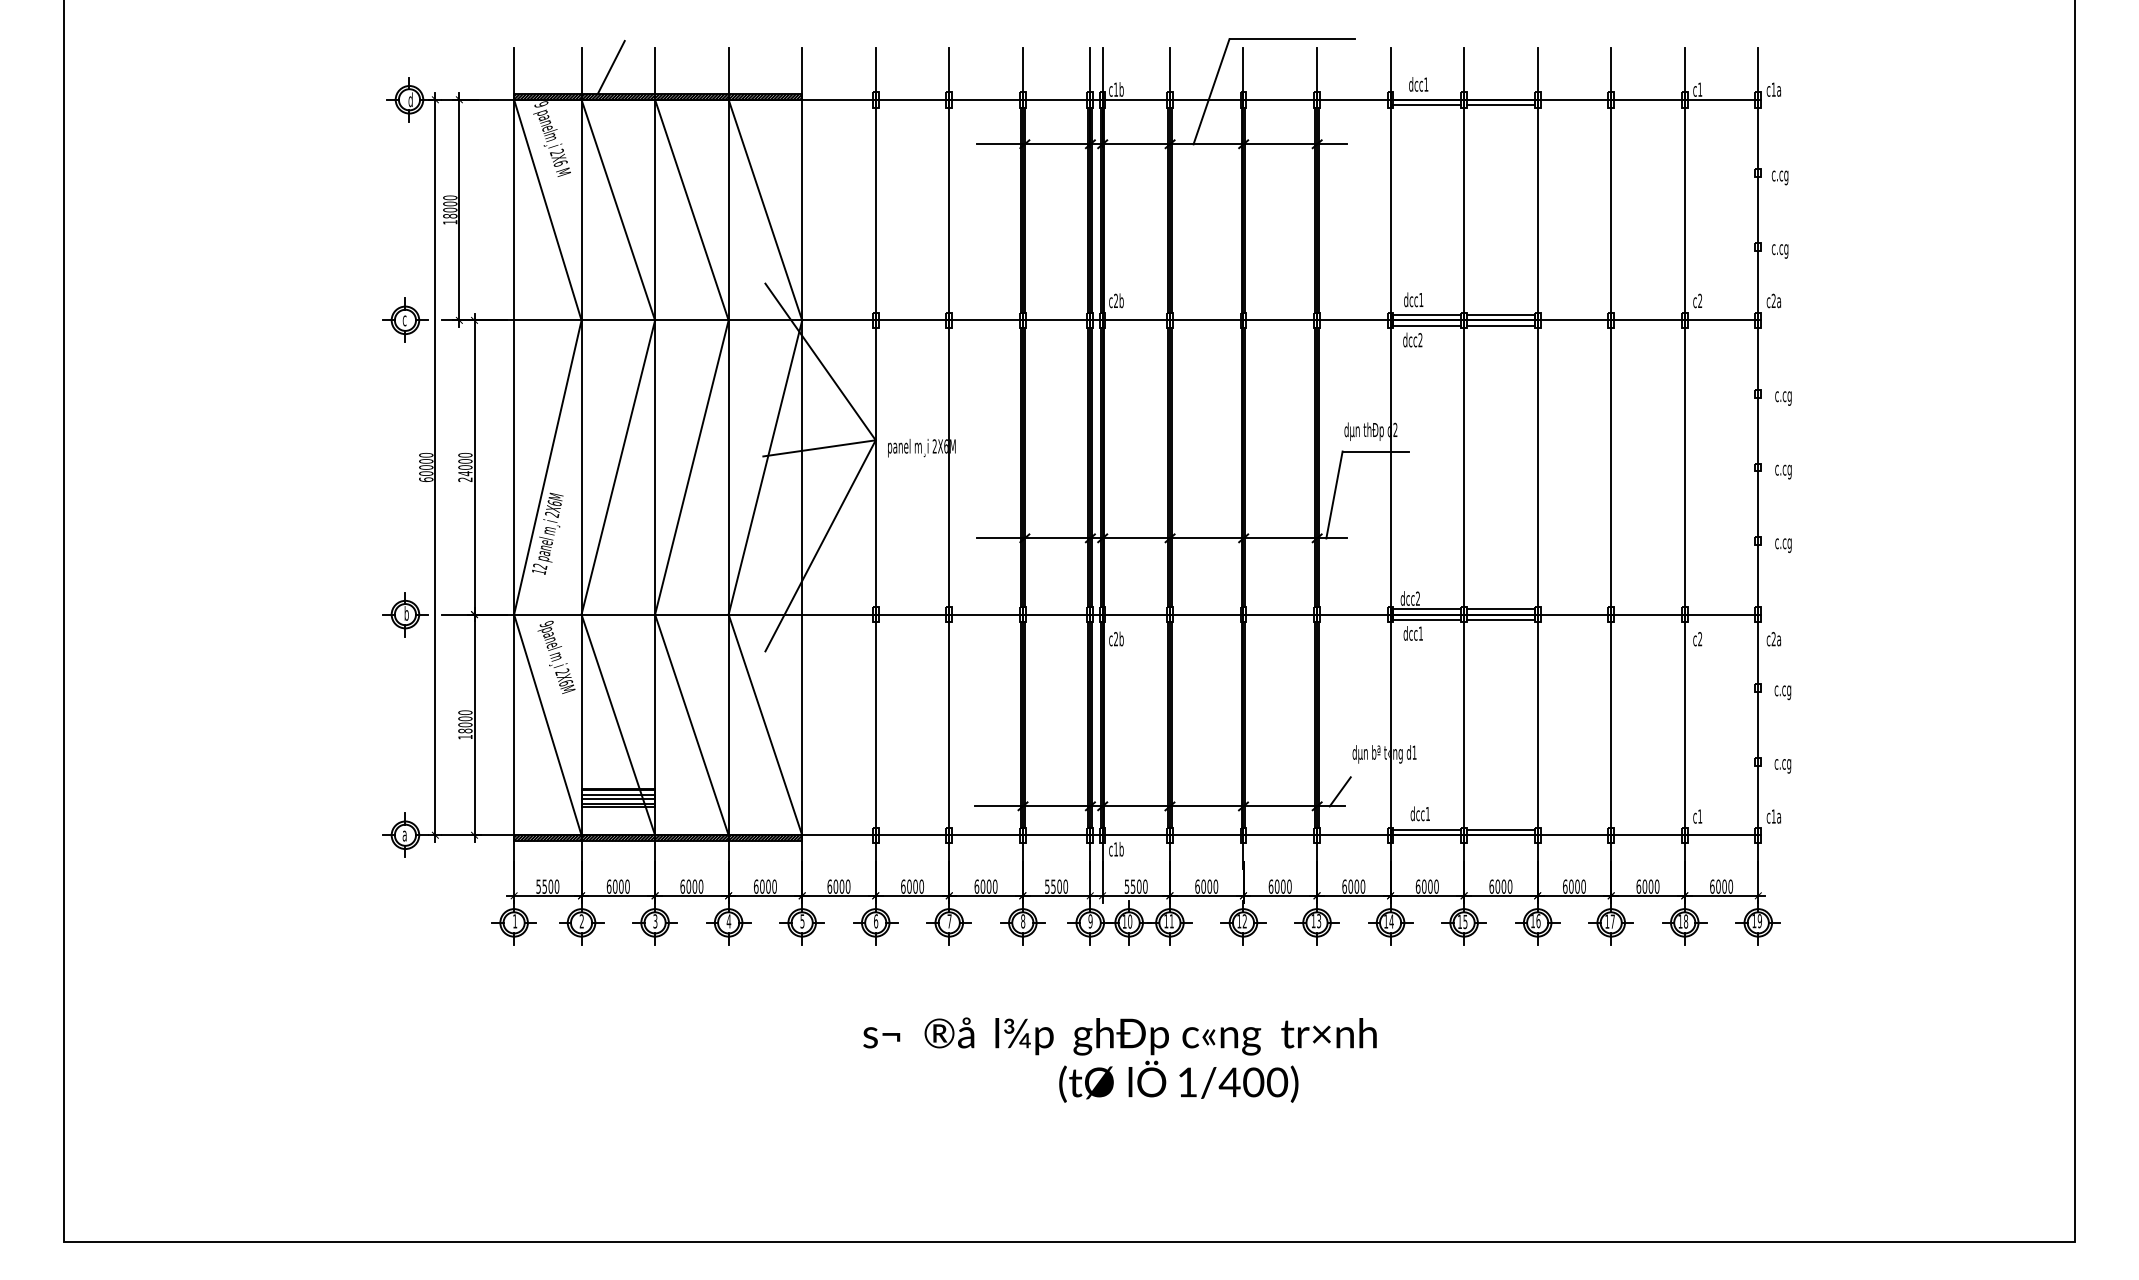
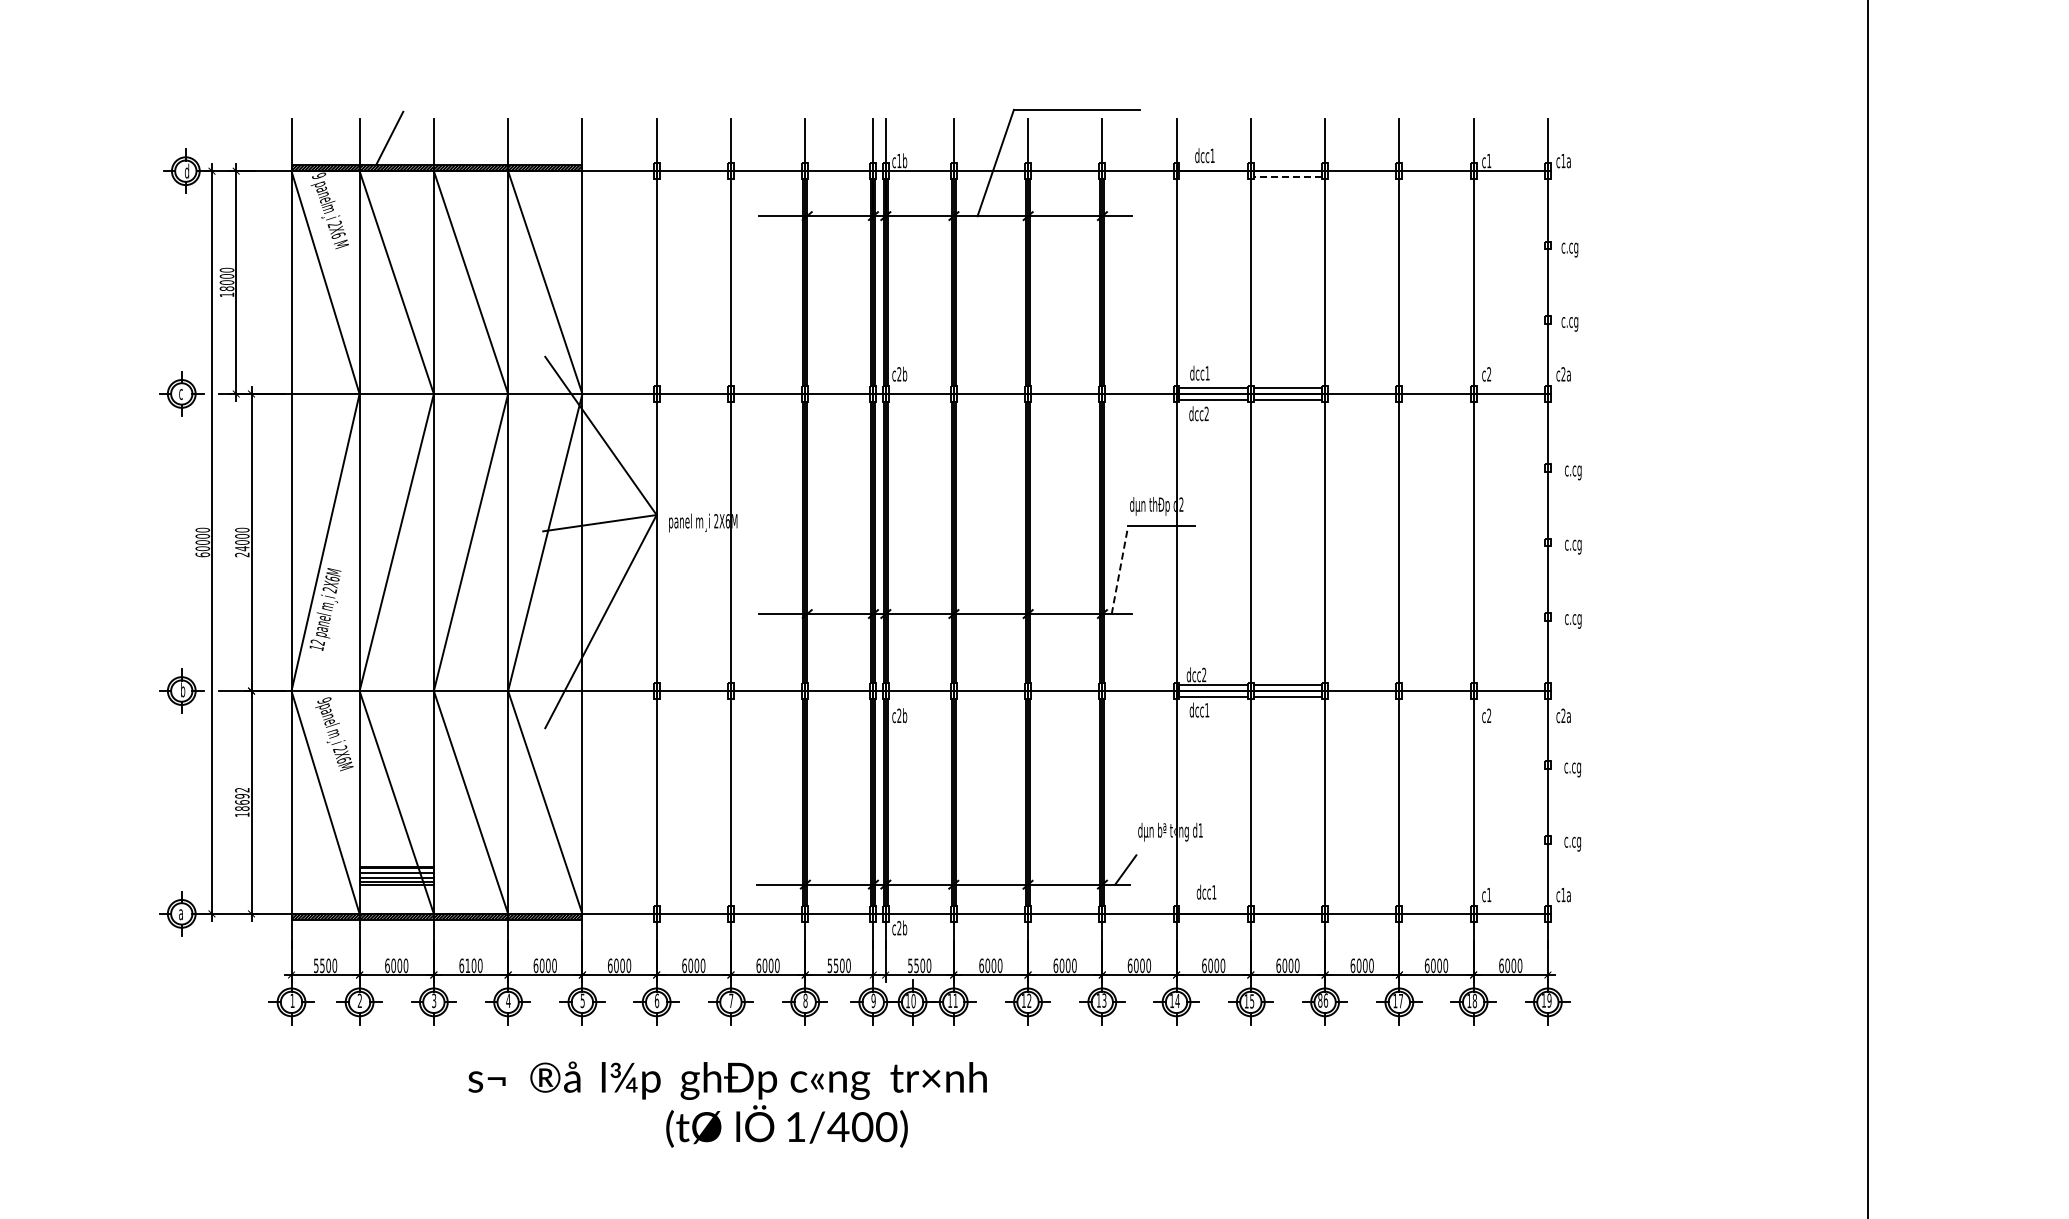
line: (1427, 105) -> (1213, 176), removed
line: (1500, 105) -> (1287, 176), solid -> dashed
line: (1334, 494) -> (1119, 569), solid -> dashed
text: (465, 718) -> (242, 795), 18000 -> 18692
line: (1427, 829) -> (1213, 908), removed
line: (1500, 829) -> (1287, 908), removed
text: (1115, 849) -> (898, 928), c1b -> c2b
text: (688, 886) -> (467, 965), 6000 -> 6100
text: (1532, 921) -> (1319, 1000), 16 -> 86
text: (1119, 1059) -> (727, 1103), moved

